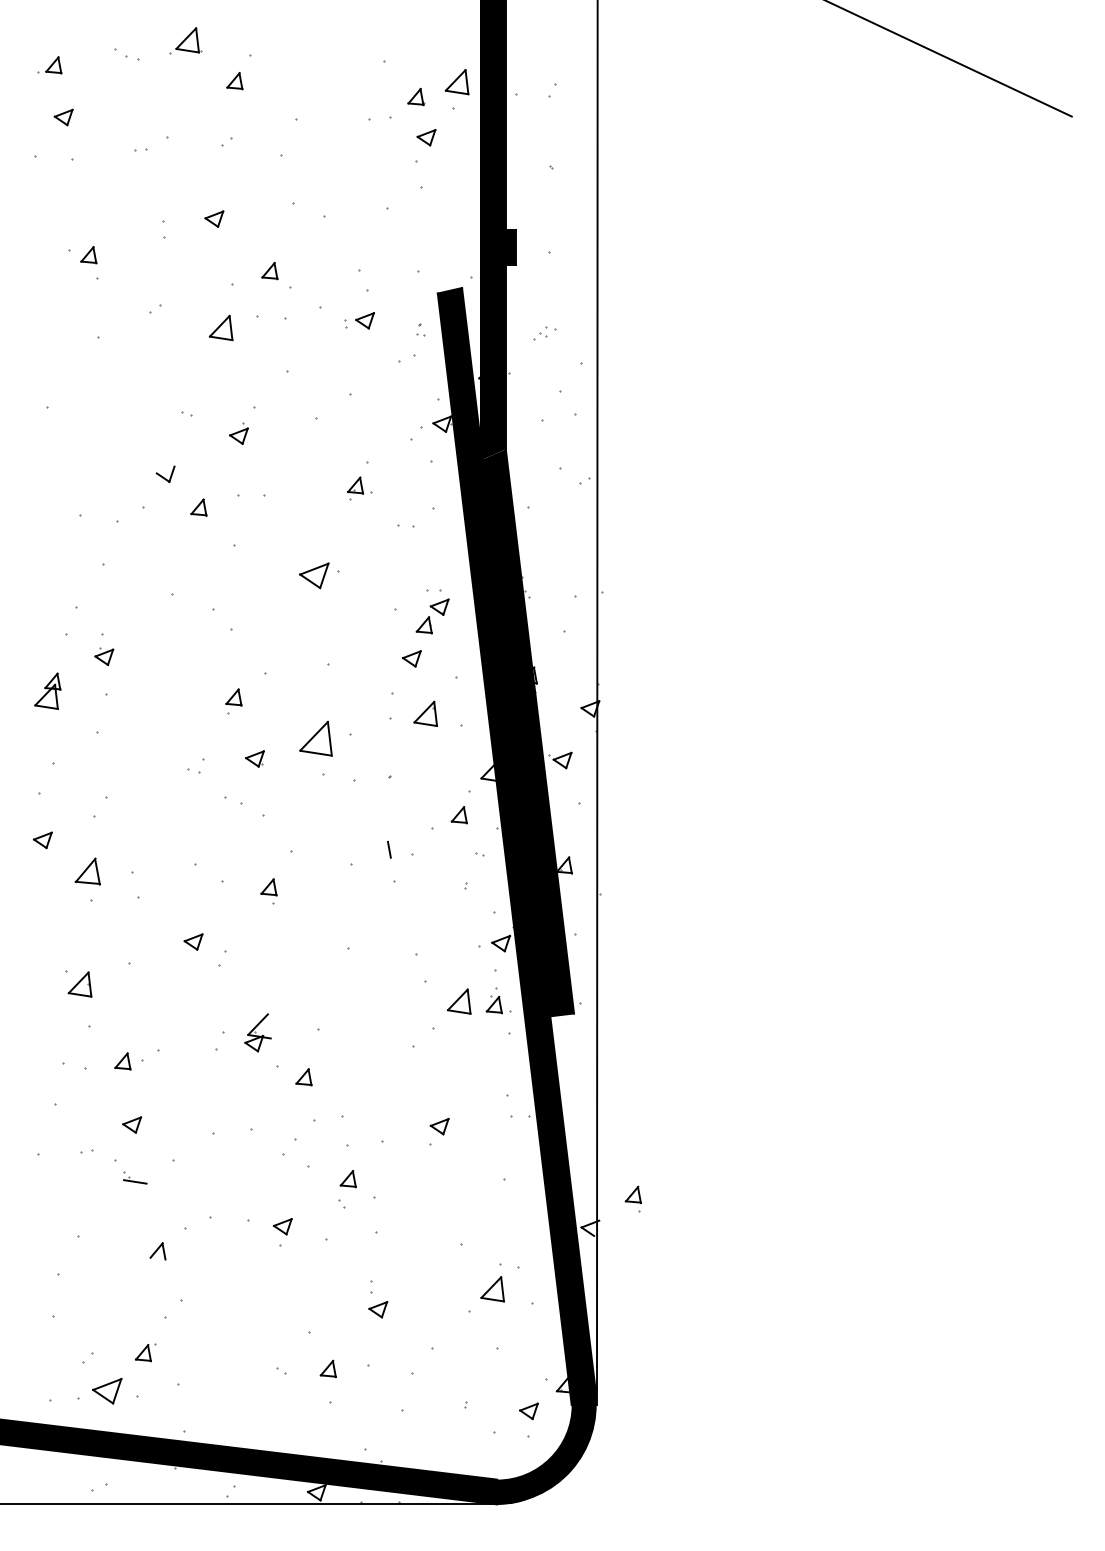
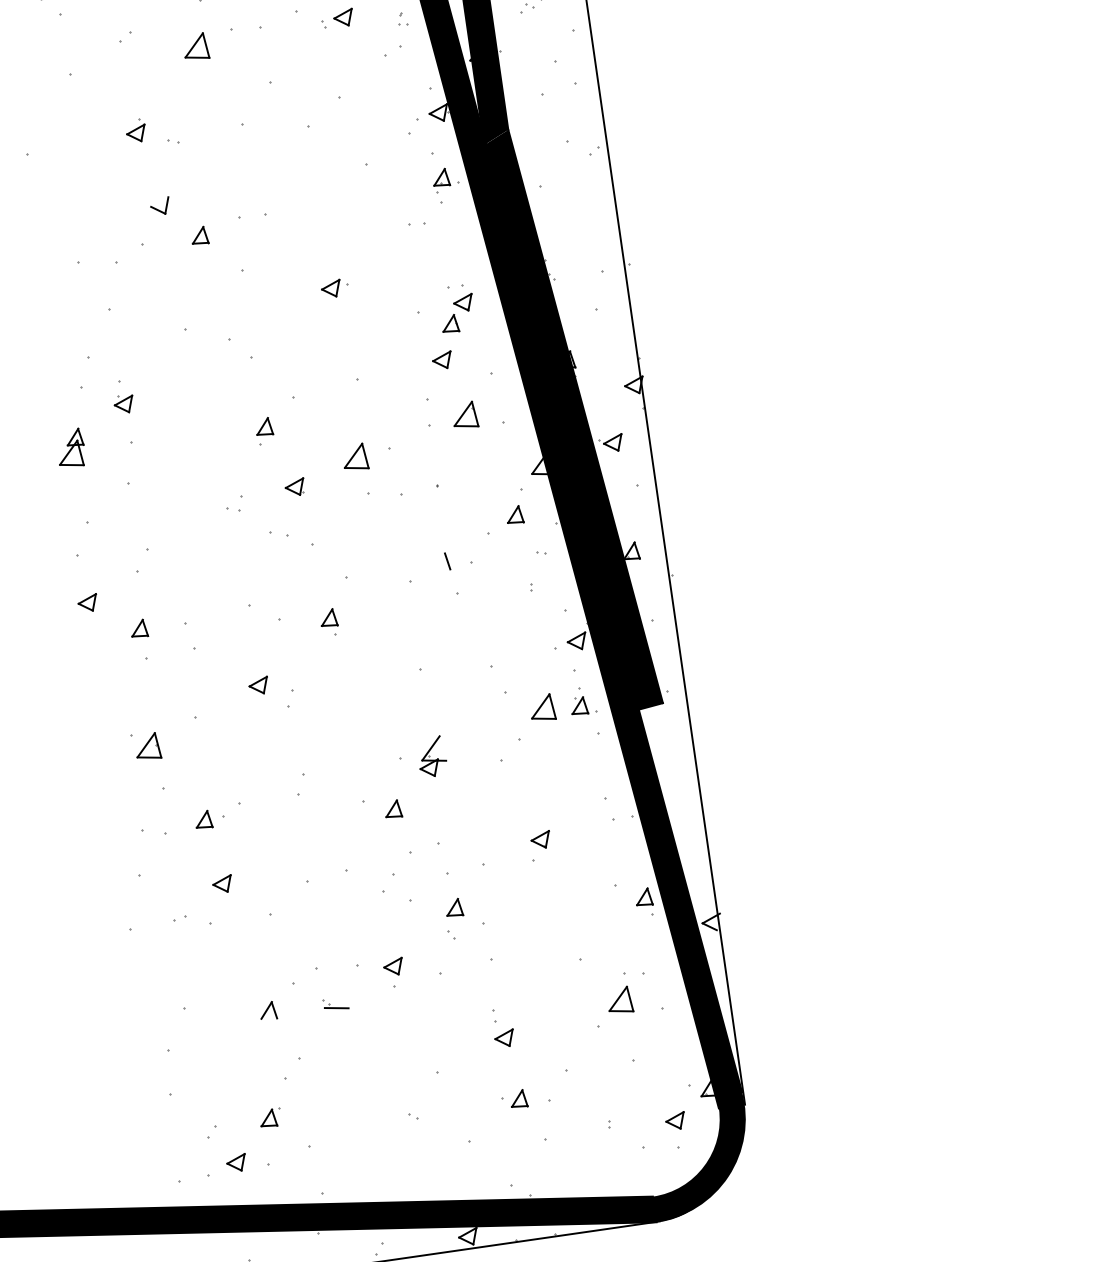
part: (238, 433) -> (135, 131), moved
part: (359, 488) -> (445, 180), moved
part: (319, 575) -> (334, 288), size x0.62
part: (315, 738) -> (354, 457), size x0.71
part: (87, 871) -> (138, 628), size x0.62
part: (257, 1032) -> (431, 756), moved
part: (135, 1177) -> (336, 1003), moved
part: (632, 1198) -> (643, 901), moved
part: (327, 1368) -> (517, 1098), moved
part: (107, 1390) -> (236, 1162), size x0.62

